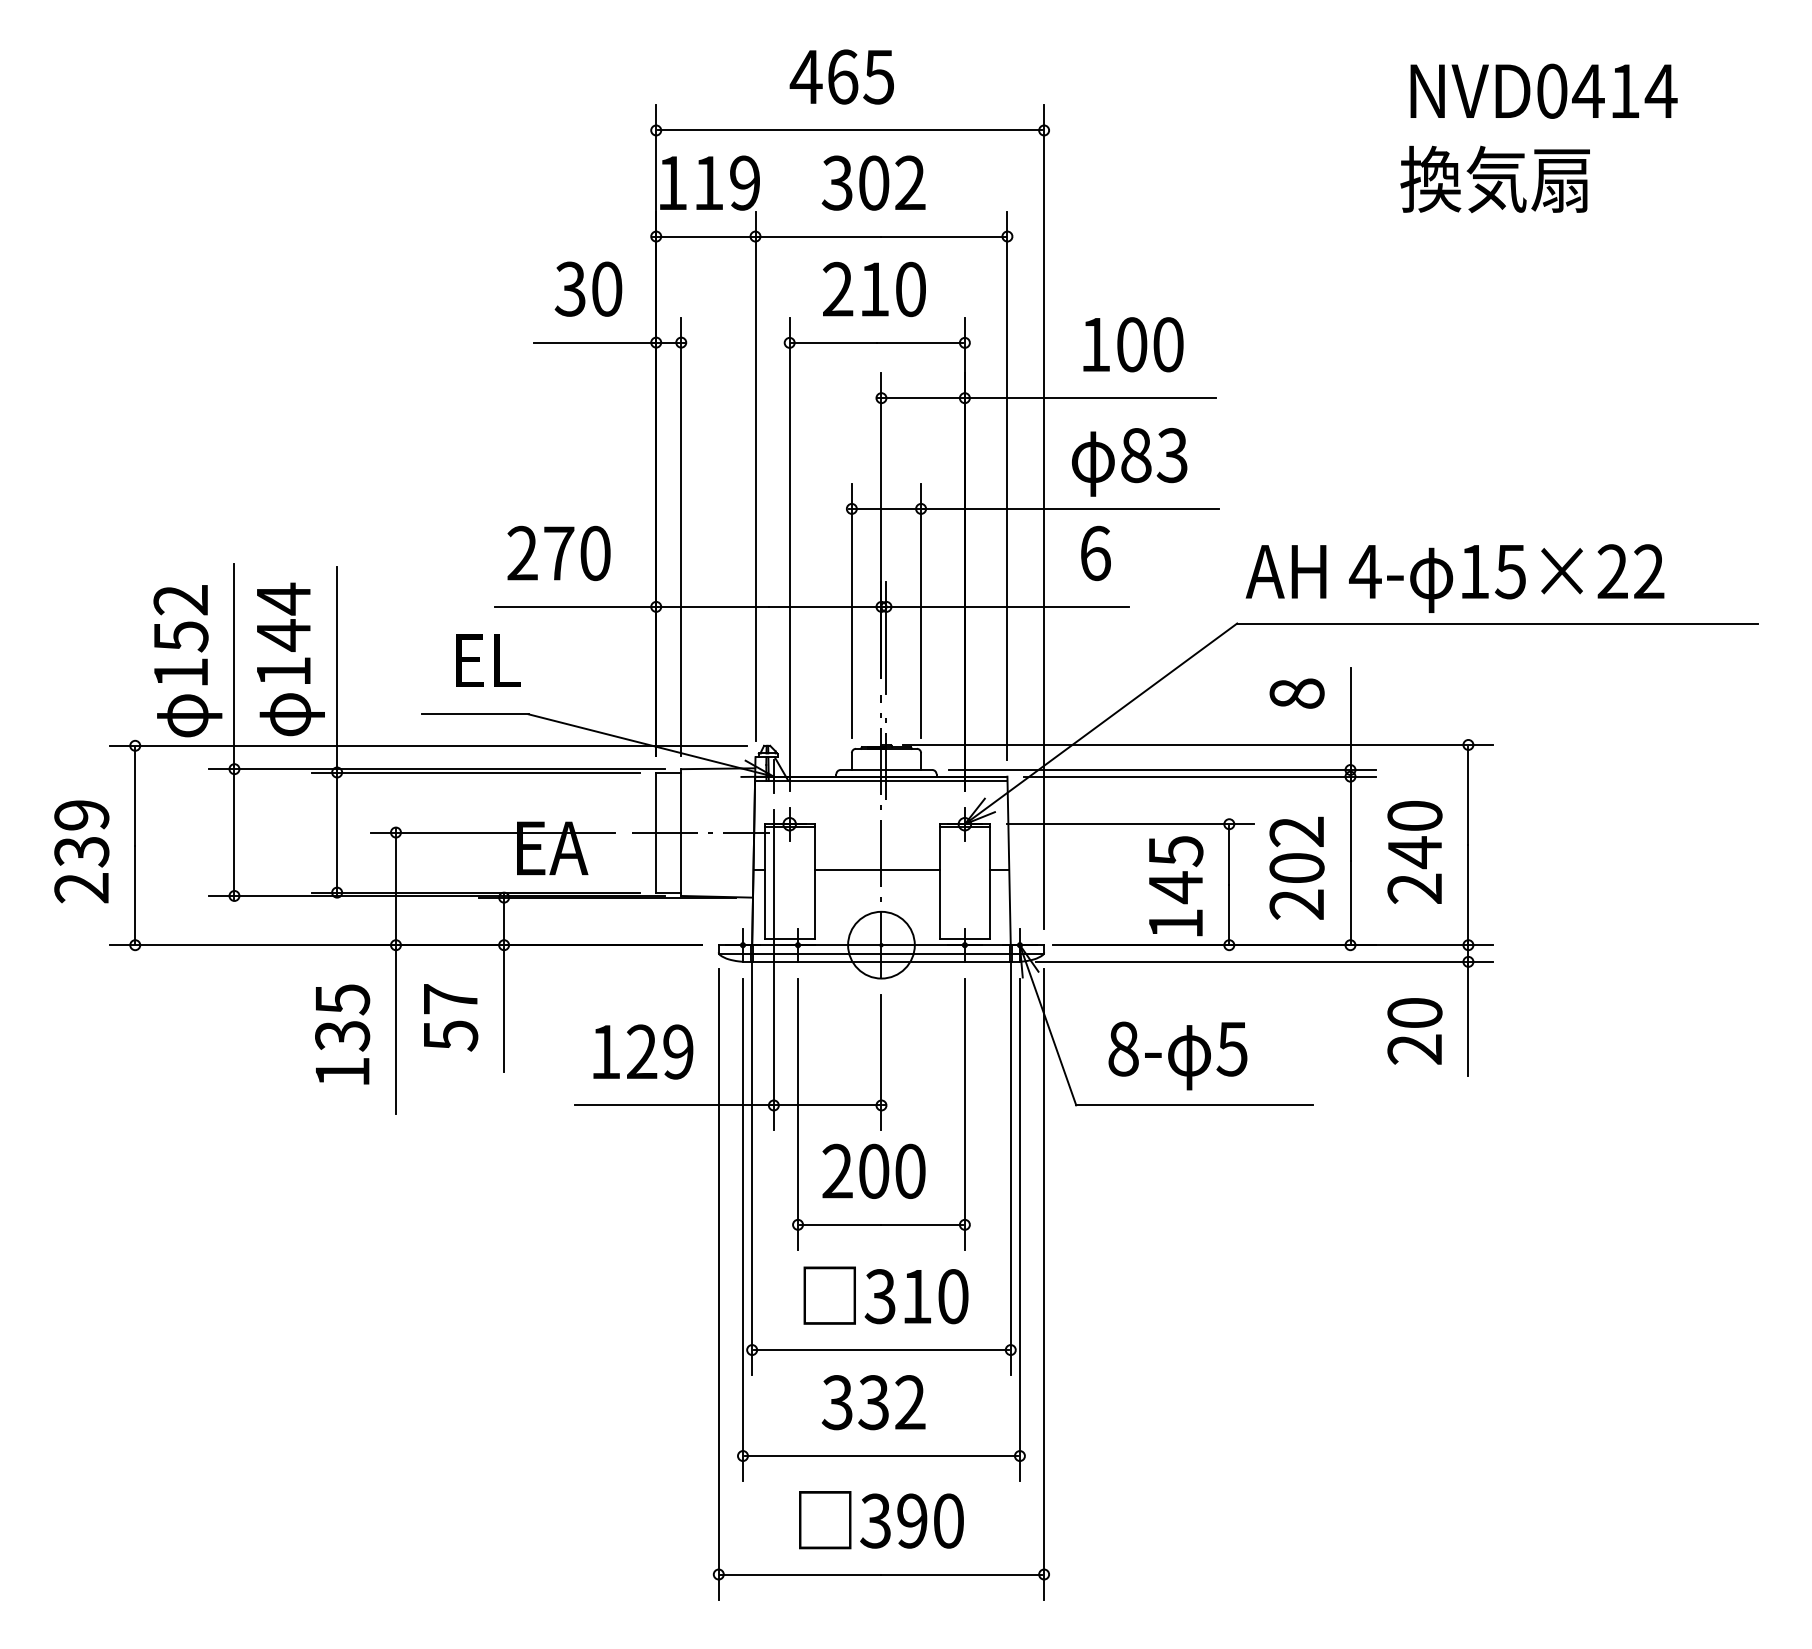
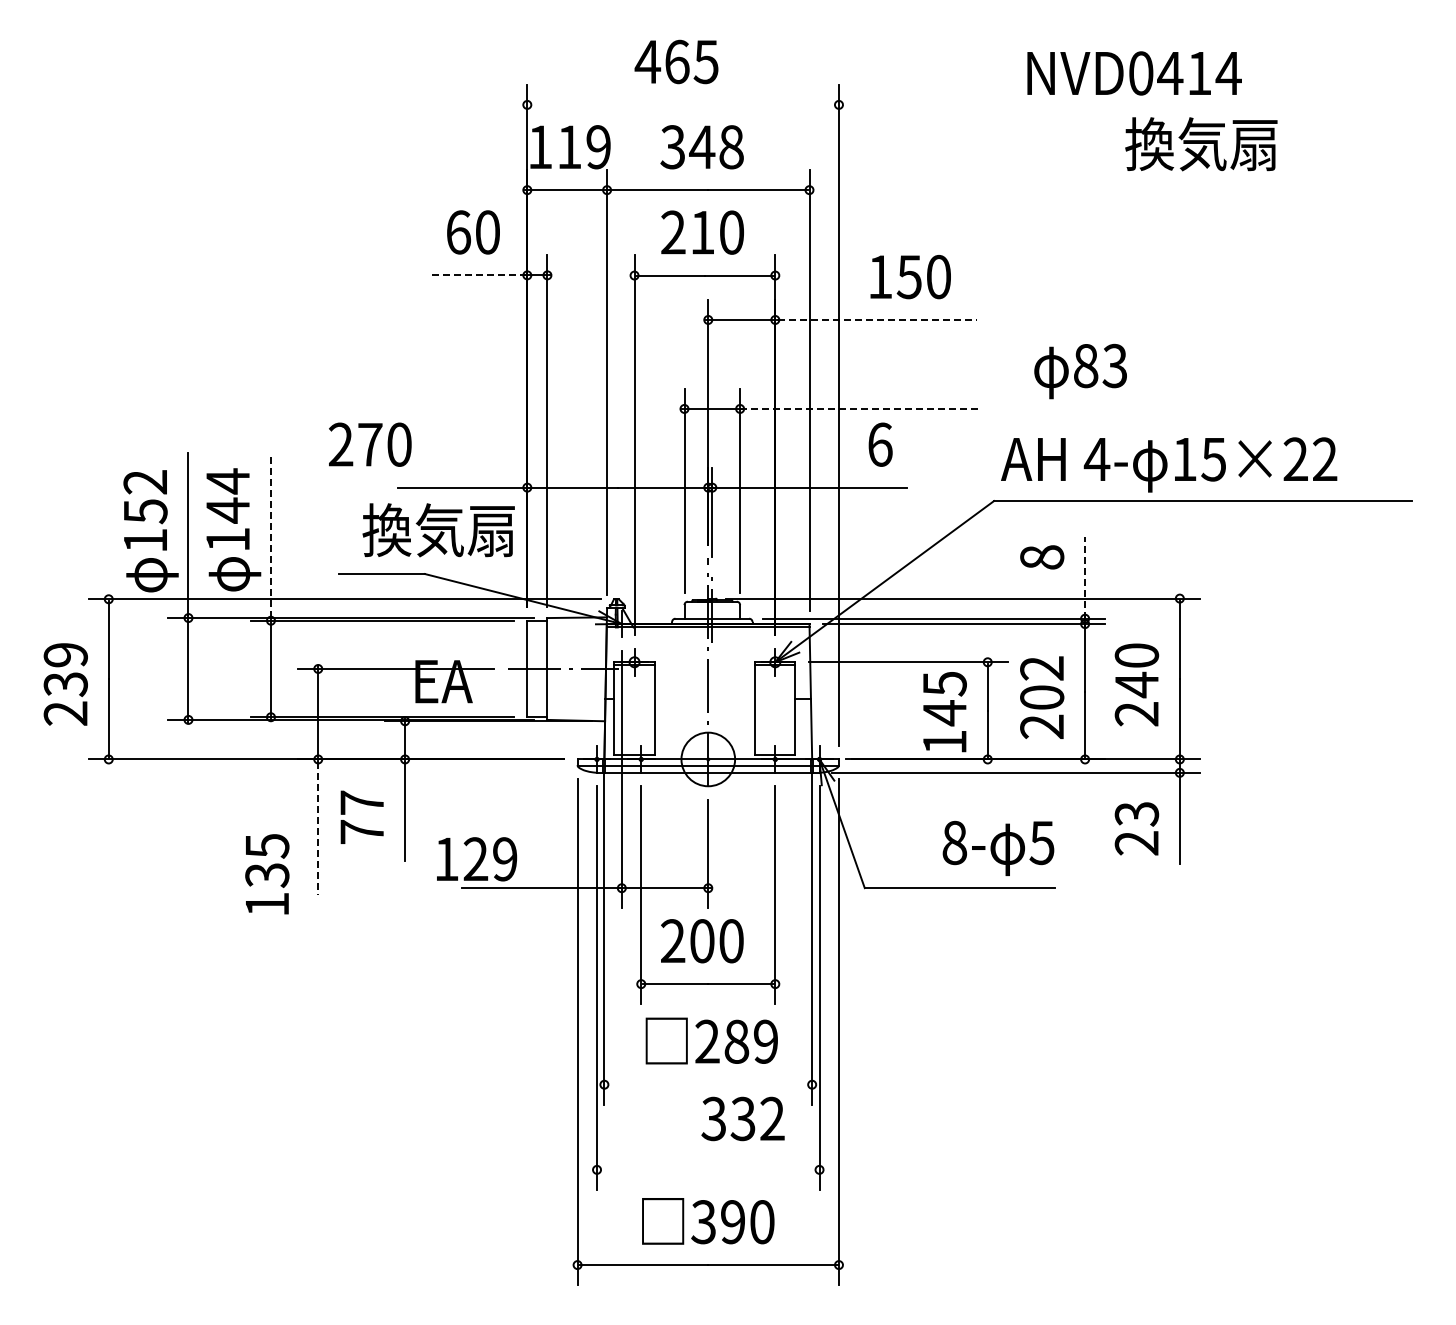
text: (1543, 91) -> (1134, 73), moved
line: (849, 129) -> (682, 104), removed
text: (891, 183) -> (716, 147), 302 -> 348
text: (570, 289) -> (458, 232), 30 -> 60
line: (594, 342) -> (477, 275), solid -> dashed
text: (1130, 344) -> (908, 276), 100 -> 150
line: (1092, 397) -> (877, 319), solid -> dashed
text: (1129, 462) -> (1080, 371), moved
line: (1069, 508) -> (859, 408), solid -> dashed
text: (559, 553) -> (370, 444), moved
text: (545, 660) -> (438, 530), EL -> 換気扇
line: (336, 667) -> (270, 536), solid -> dashed
line: (1350, 718) -> (1085, 577), solid -> dashed
line: (876, 870) -> (704, 699), removed
text: (1414, 1013) -> (1136, 814), 20 -> 23
line: (396, 1032) -> (318, 829), solid -> dashed
text: (342, 1034) -> (267, 874), moved
text: (451, 1036) -> (362, 832), 57 -> 77
text: (643, 1052) -> (477, 859), moved
text: (1177, 1054) -> (998, 847), moved
text: (916, 1296) -> (736, 1041), 310 -> 289
line: (880, 1349) -> (707, 1084), removed
text: (873, 1402) -> (742, 1118), moved
line: (881, 1455) -> (708, 1169), removed

